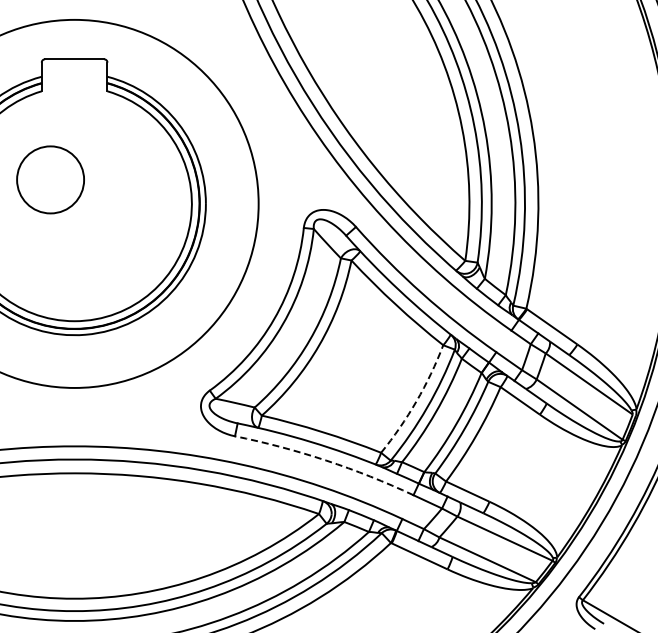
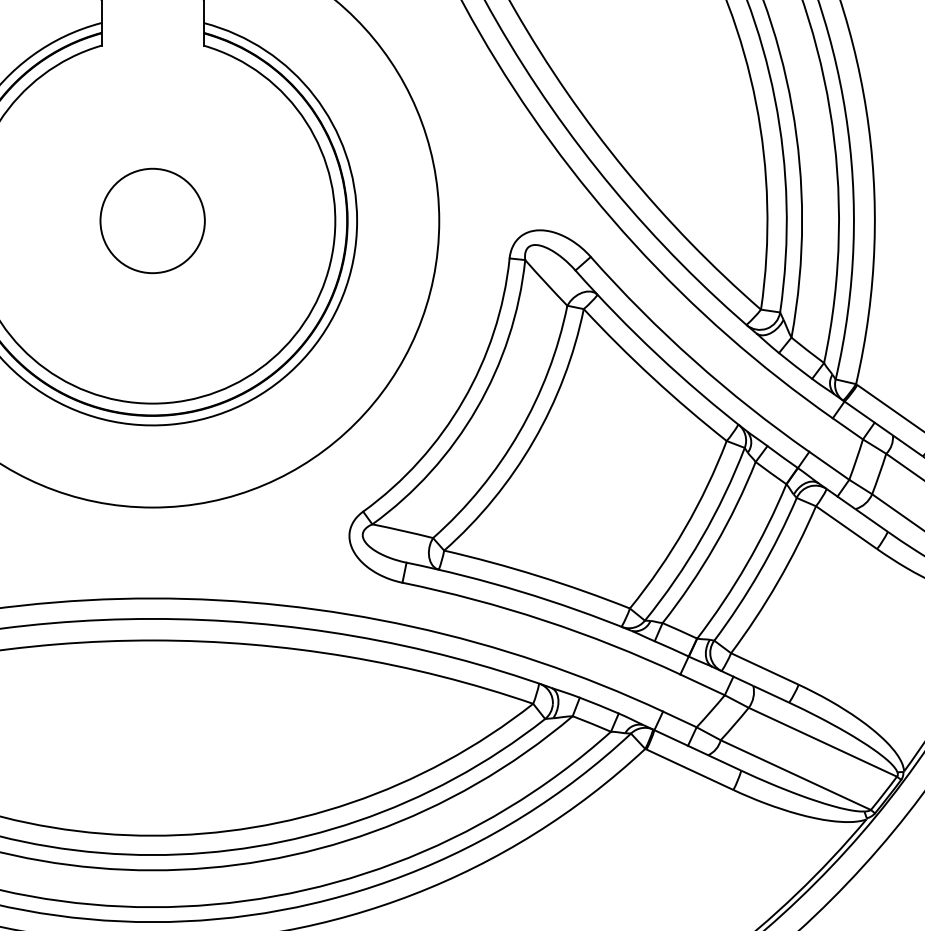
circle: (50, 179) -> (152, 220), moved
arc: (416, 401) -> (685, 528), dashed -> solid
arc: (326, 460) -> (544, 620), dashed -> solid

